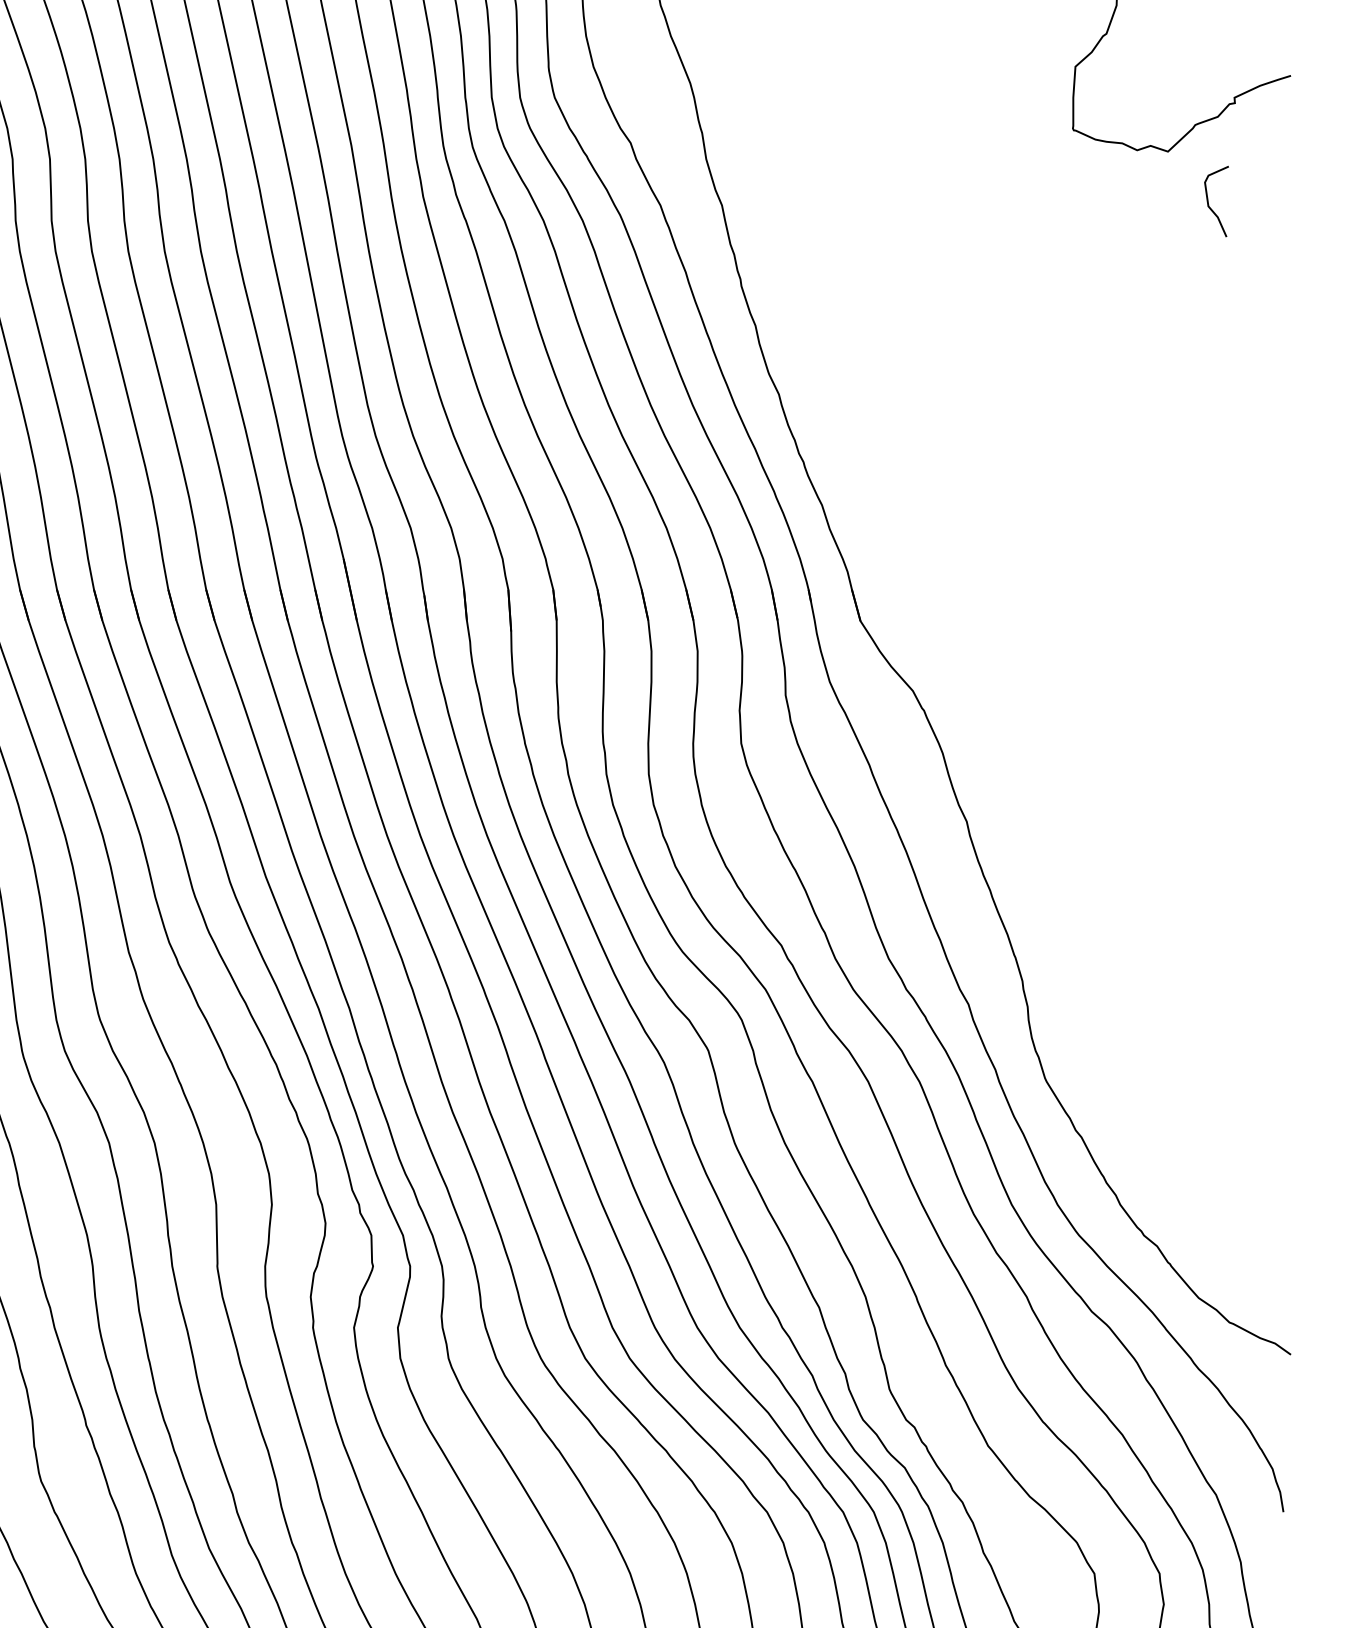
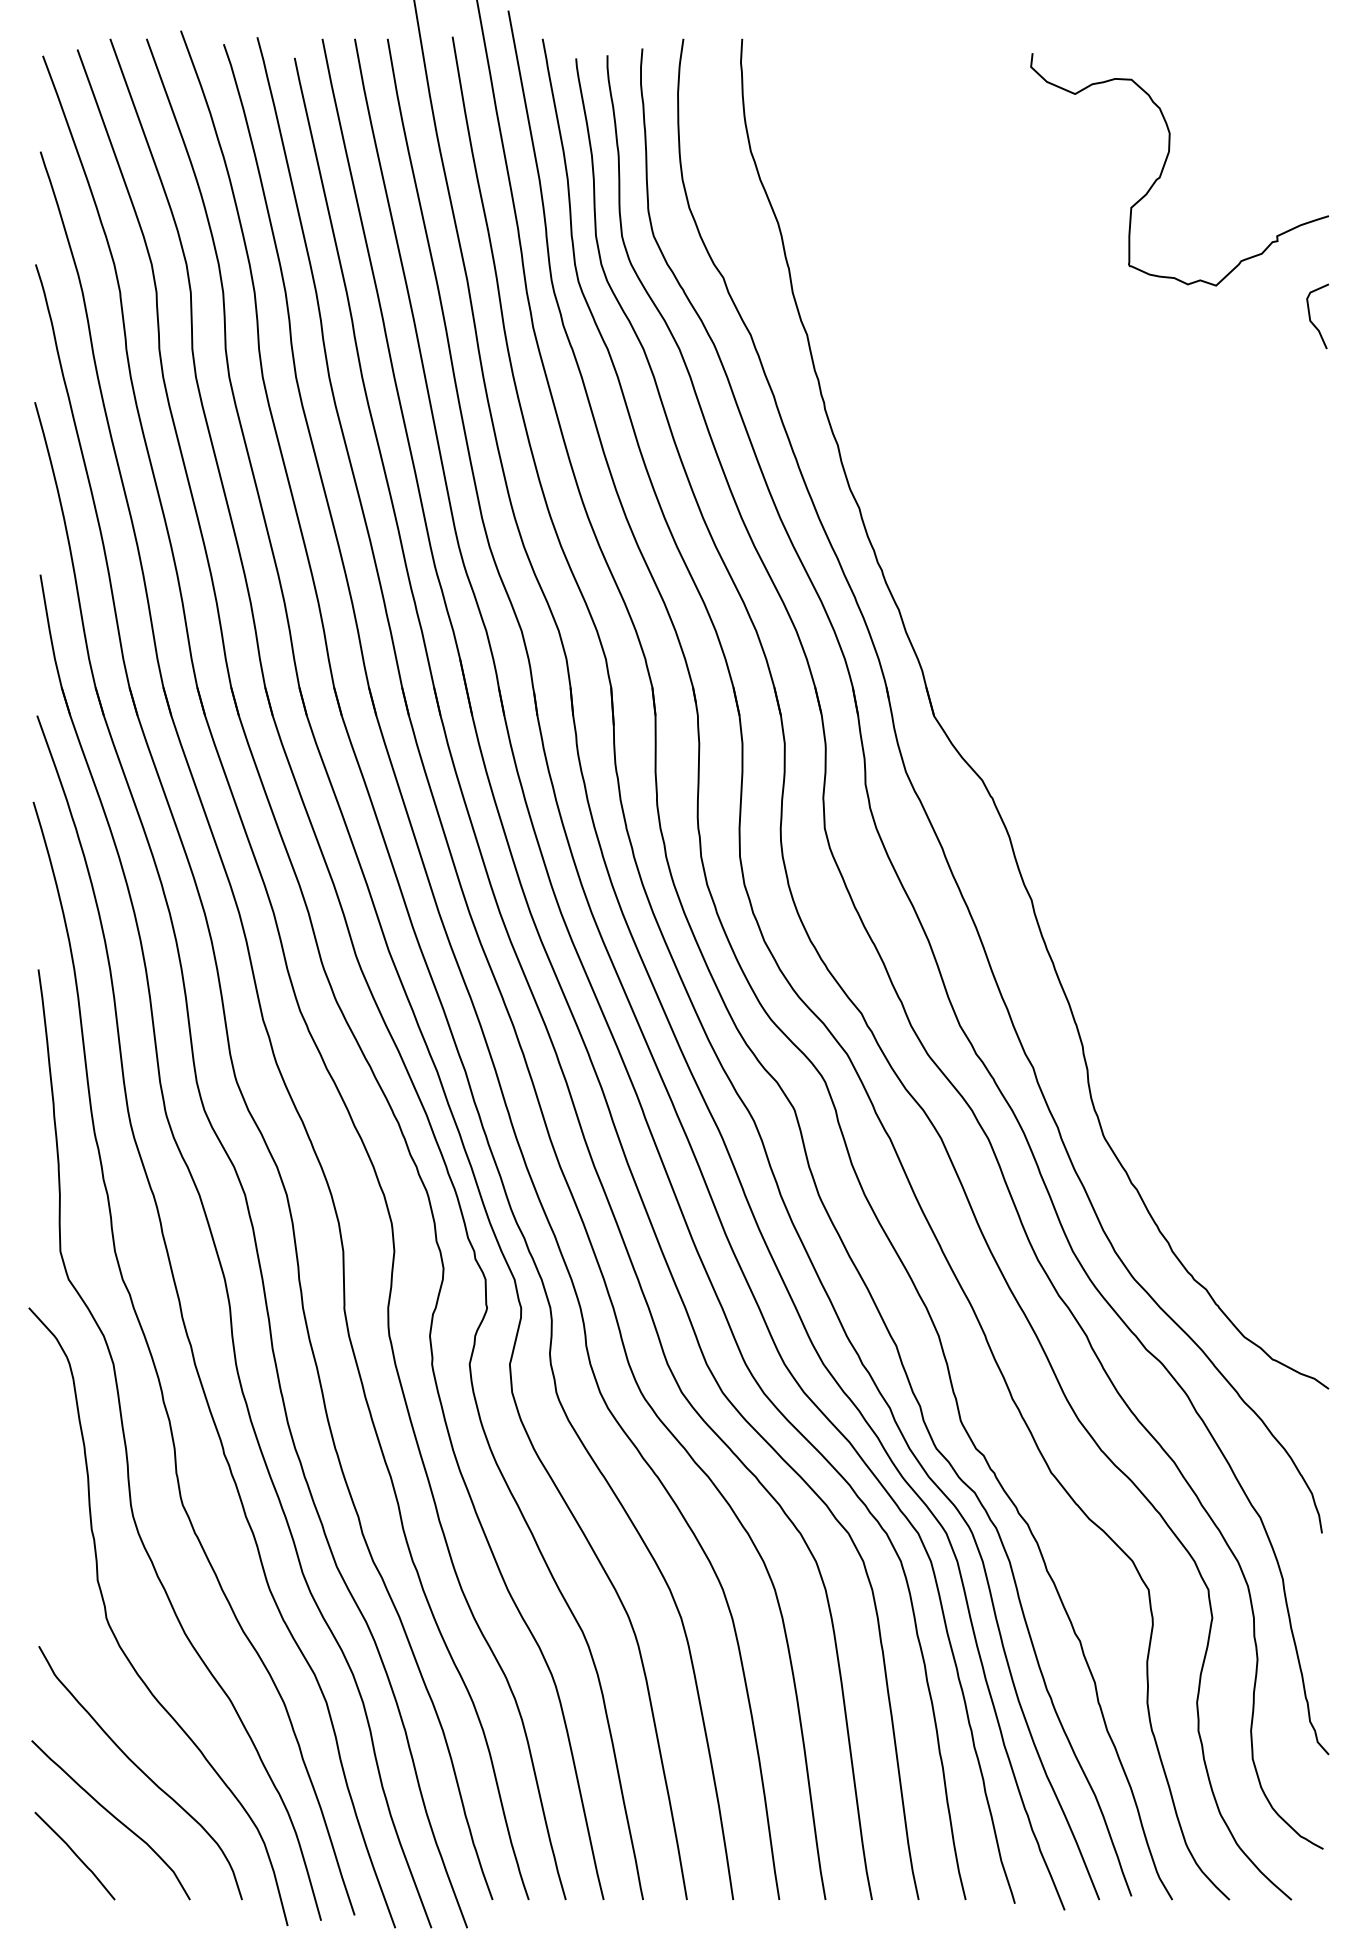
curve: (1208, 201) -> (1310, 316), moved

